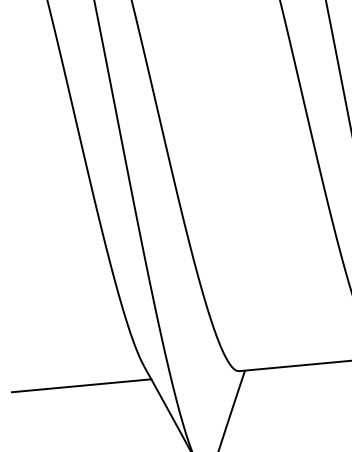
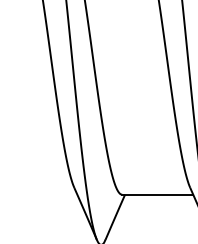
line: (80, 385) -> (41, 194), removed

